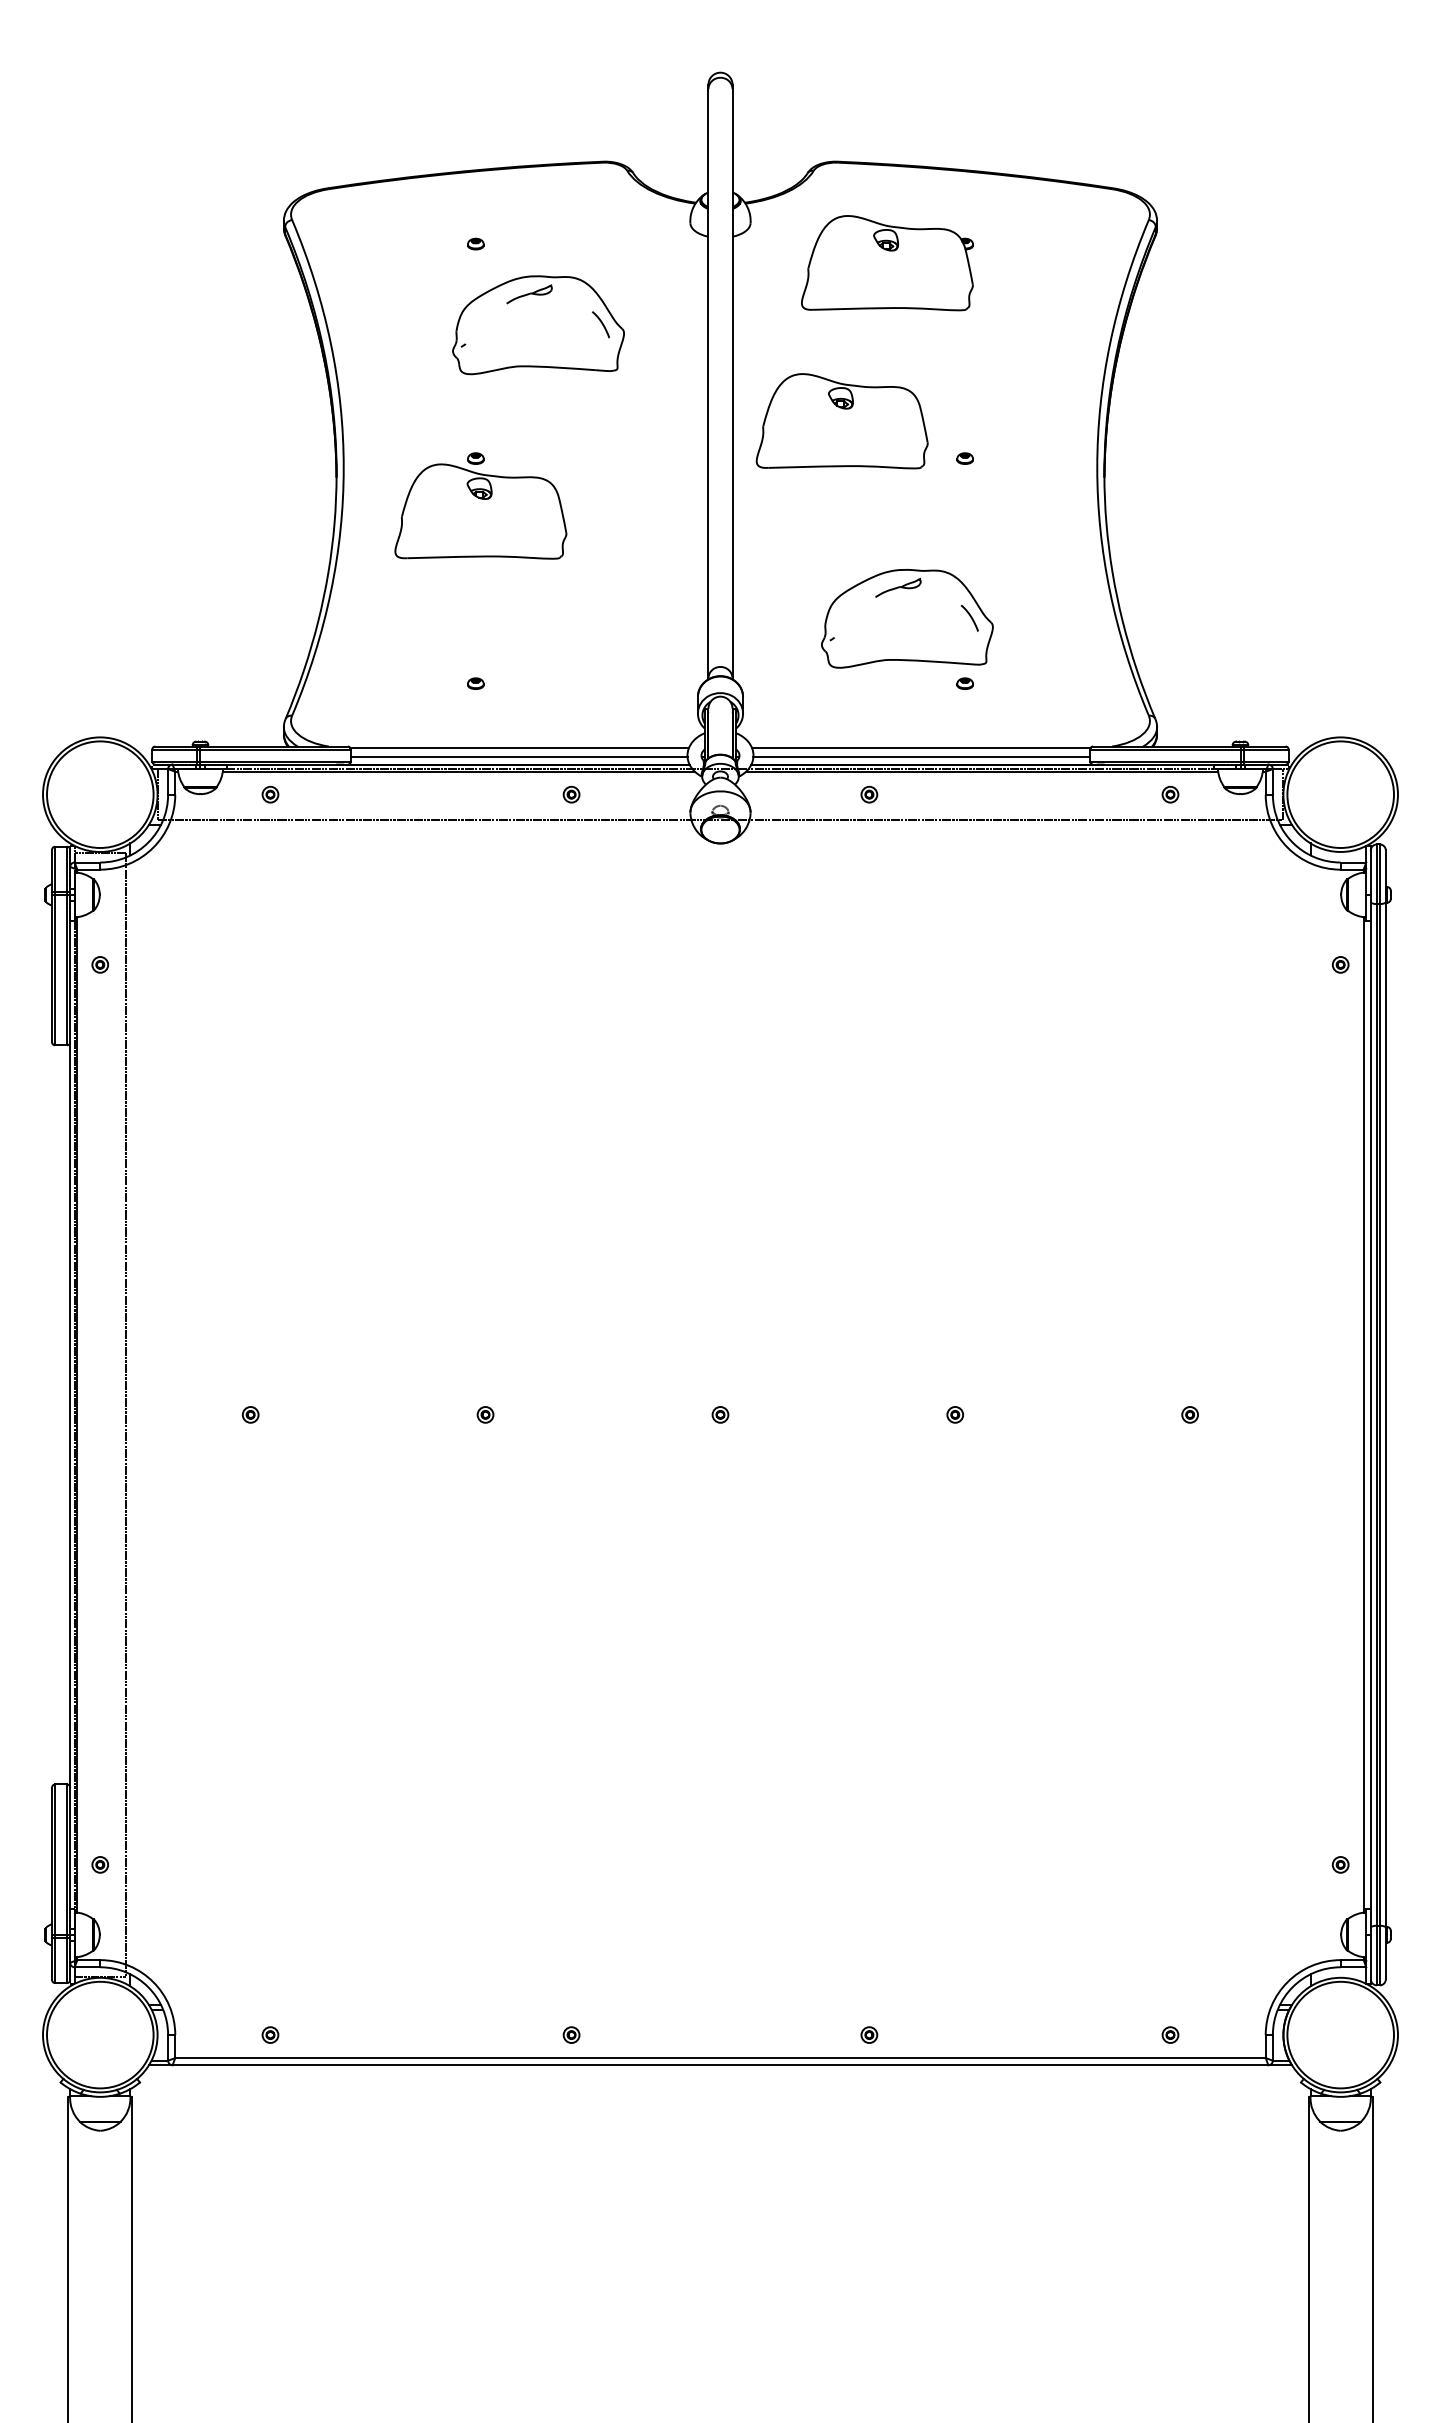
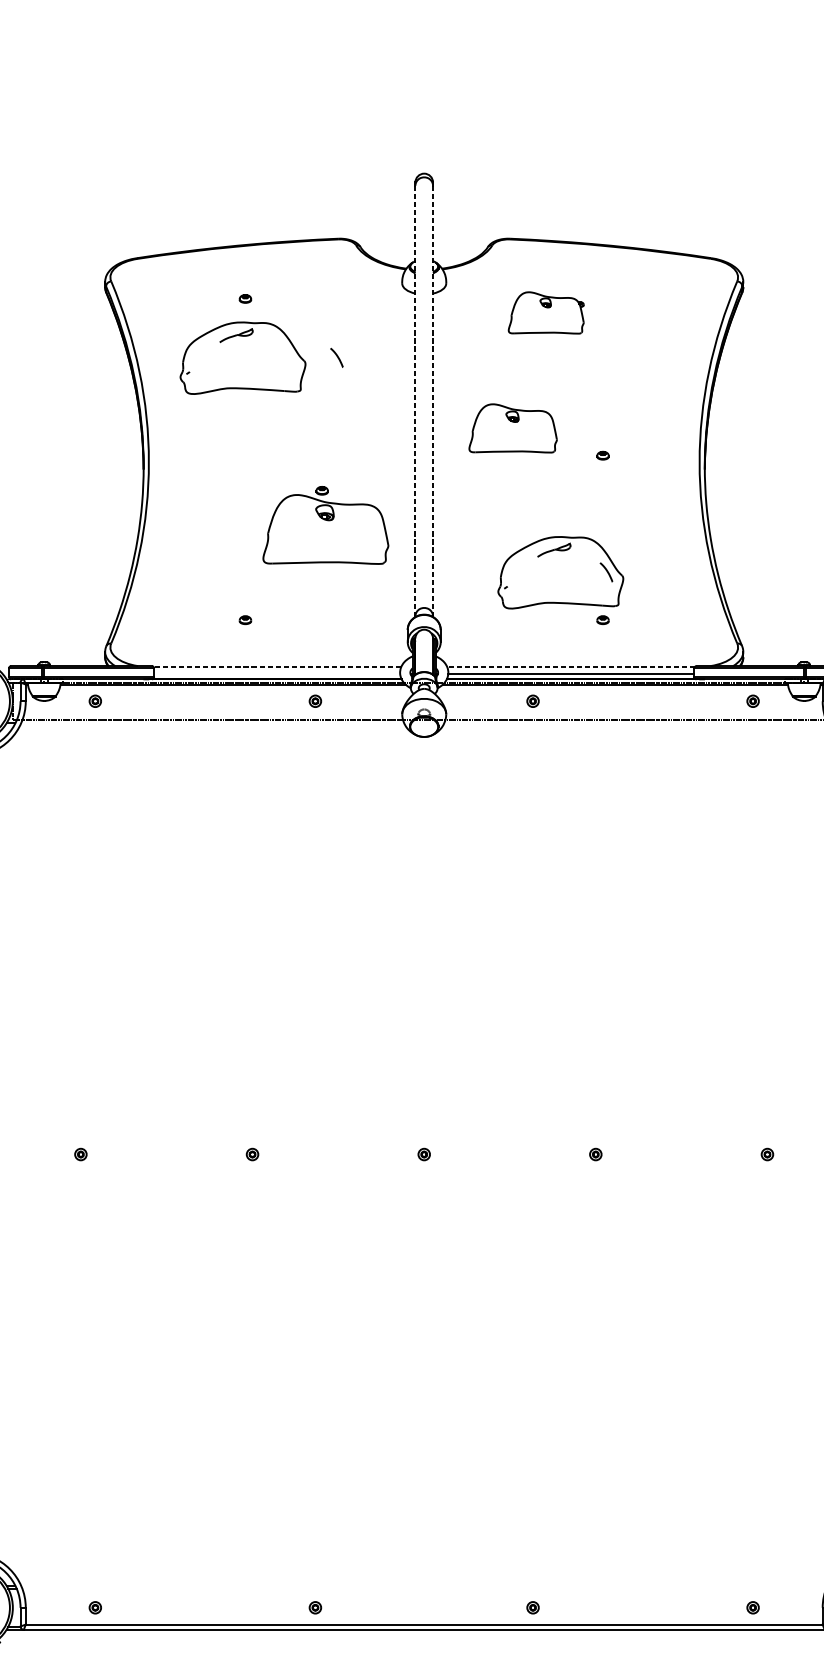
part: (887, 263) -> (546, 313), size x0.6
part: (538, 325) -> (243, 358), moved
line: (708, 383) -> (415, 400), solid -> dashed
line: (732, 383) -> (433, 400), solid -> dashed
part: (841, 421) -> (512, 428), size x0.7
part: (480, 505) -> (325, 525), moved
line: (519, 747) -> (277, 666), solid -> dashed
line: (920, 747) -> (570, 666), solid -> dashed
line: (518, 757) -> (276, 674), removed

